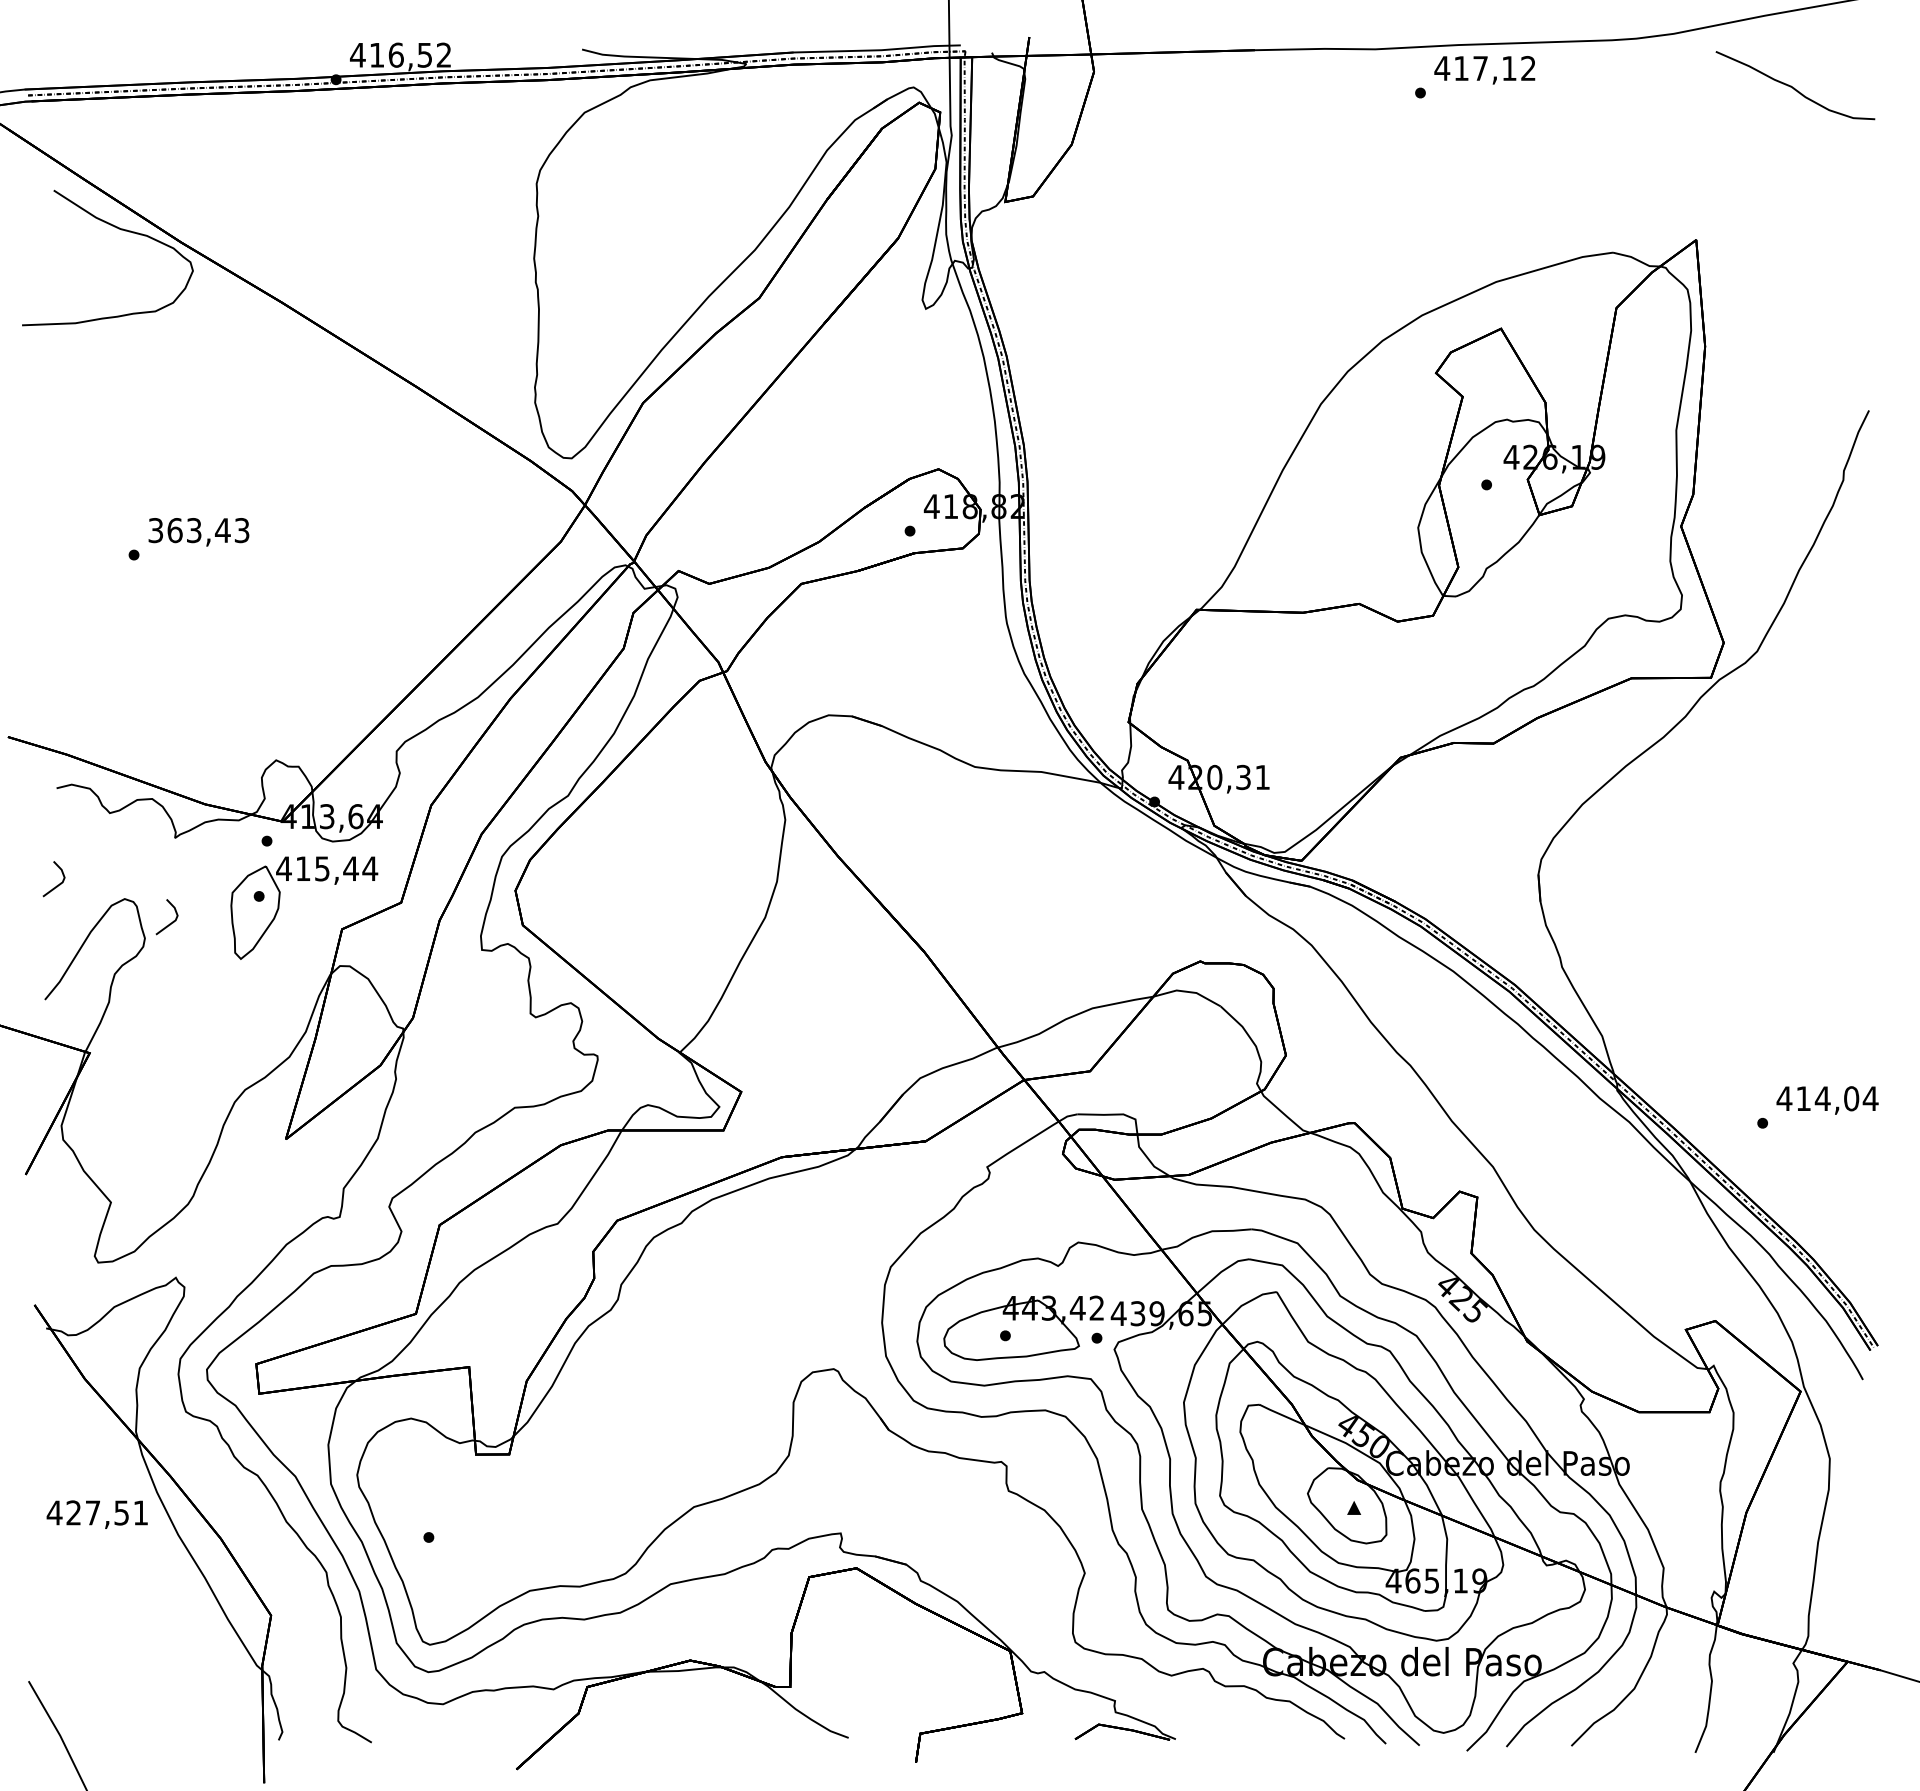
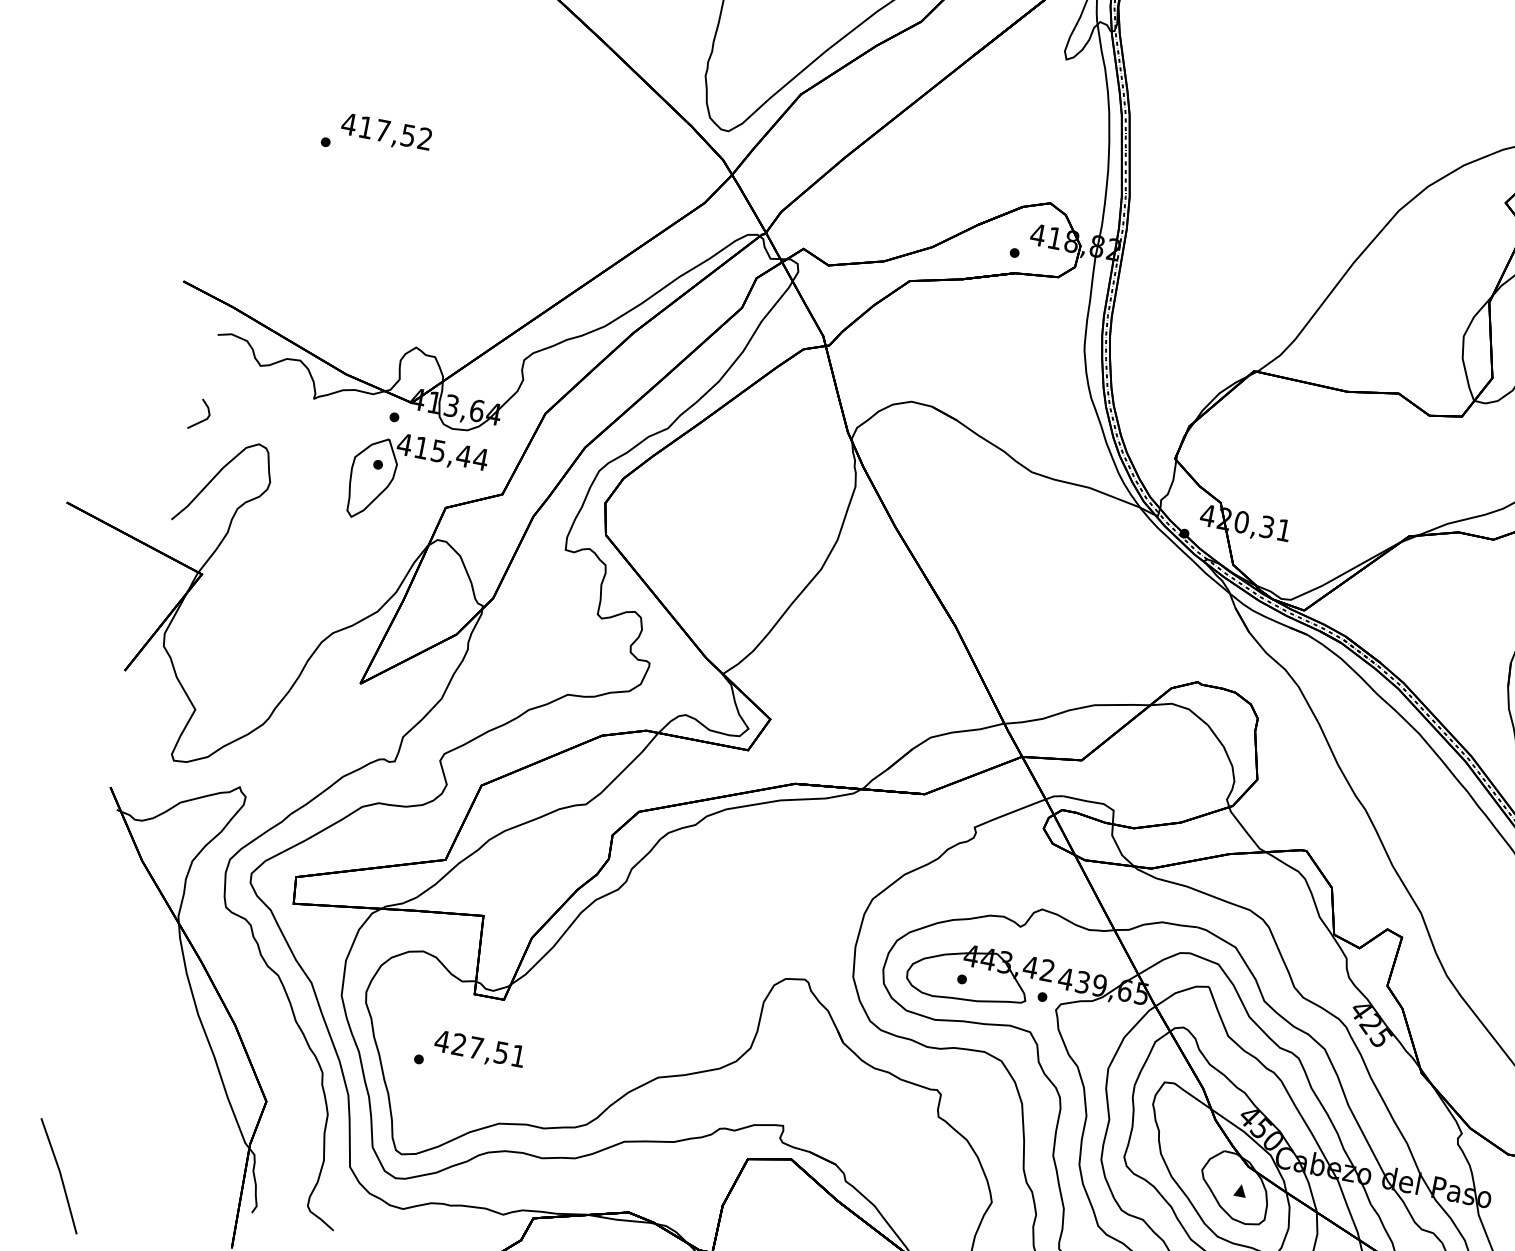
text: (198, 530) -> (386, 131), 363,43 -> 417,52
line: (169, 923) -> (294, 473), removed
text: (96, 1514) -> (479, 1049), moved

